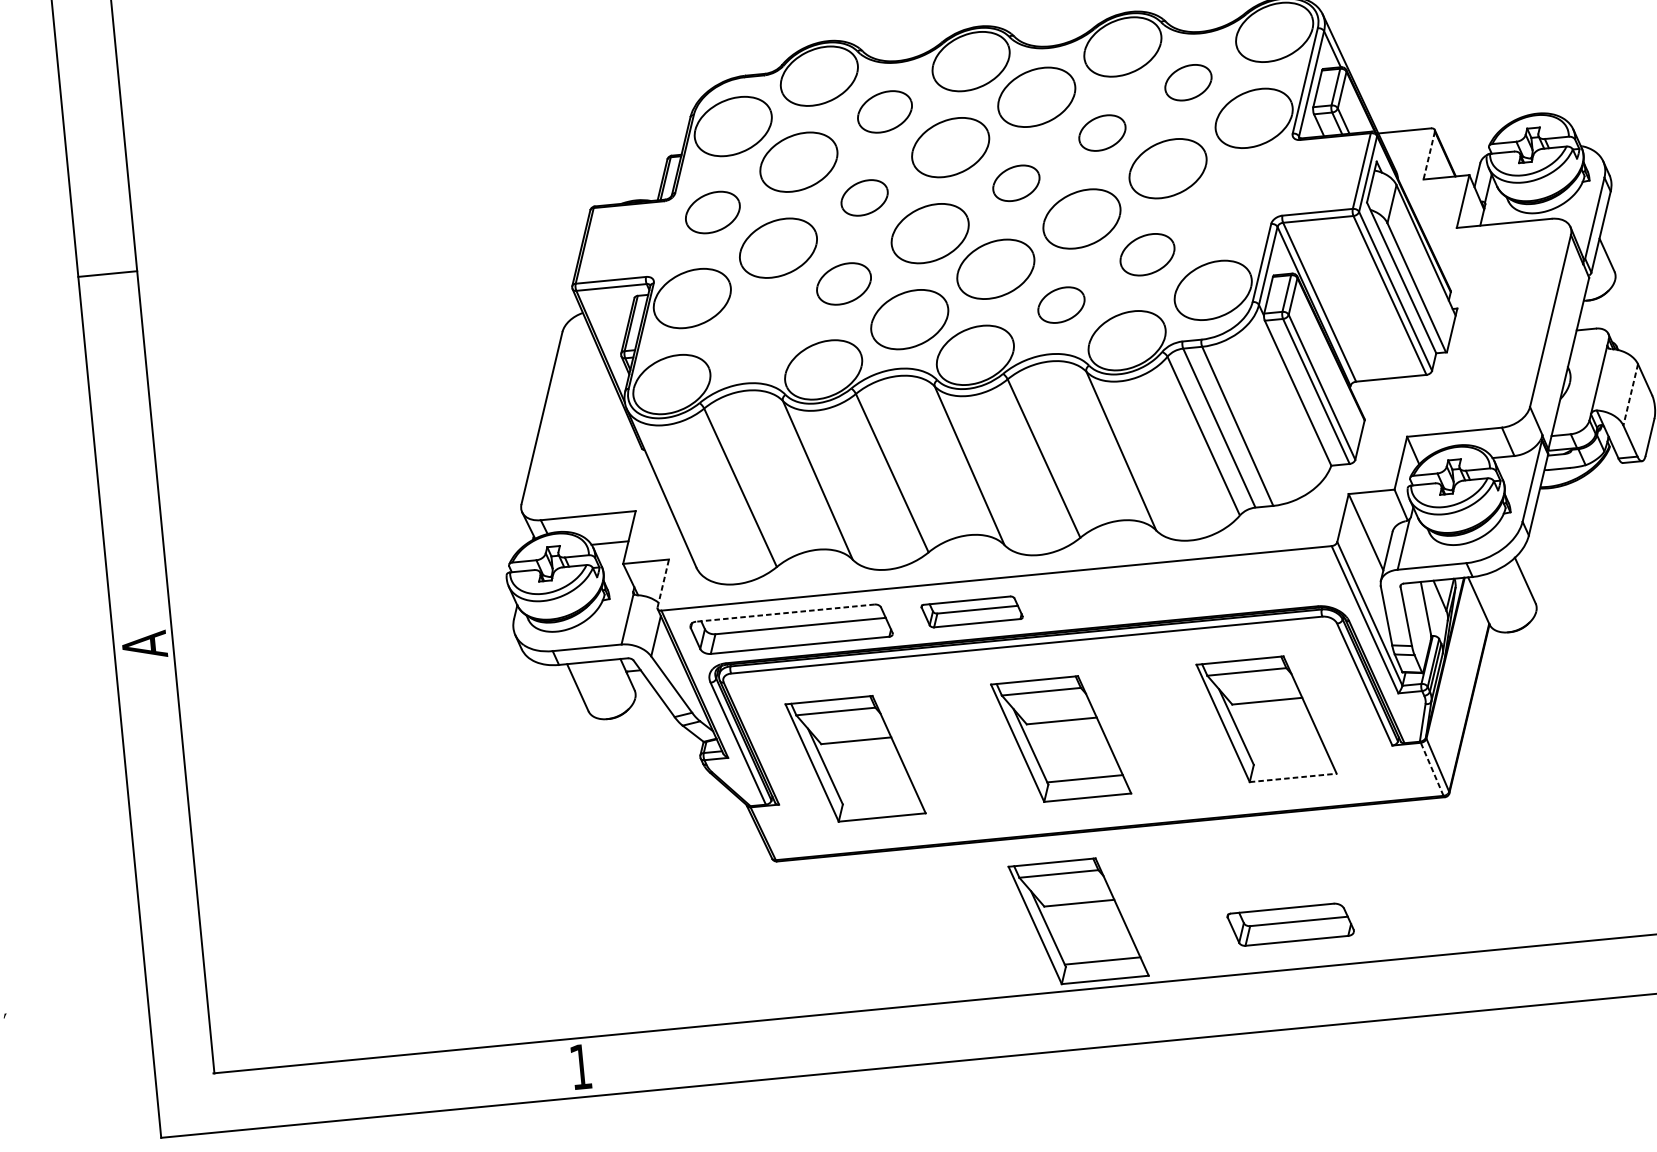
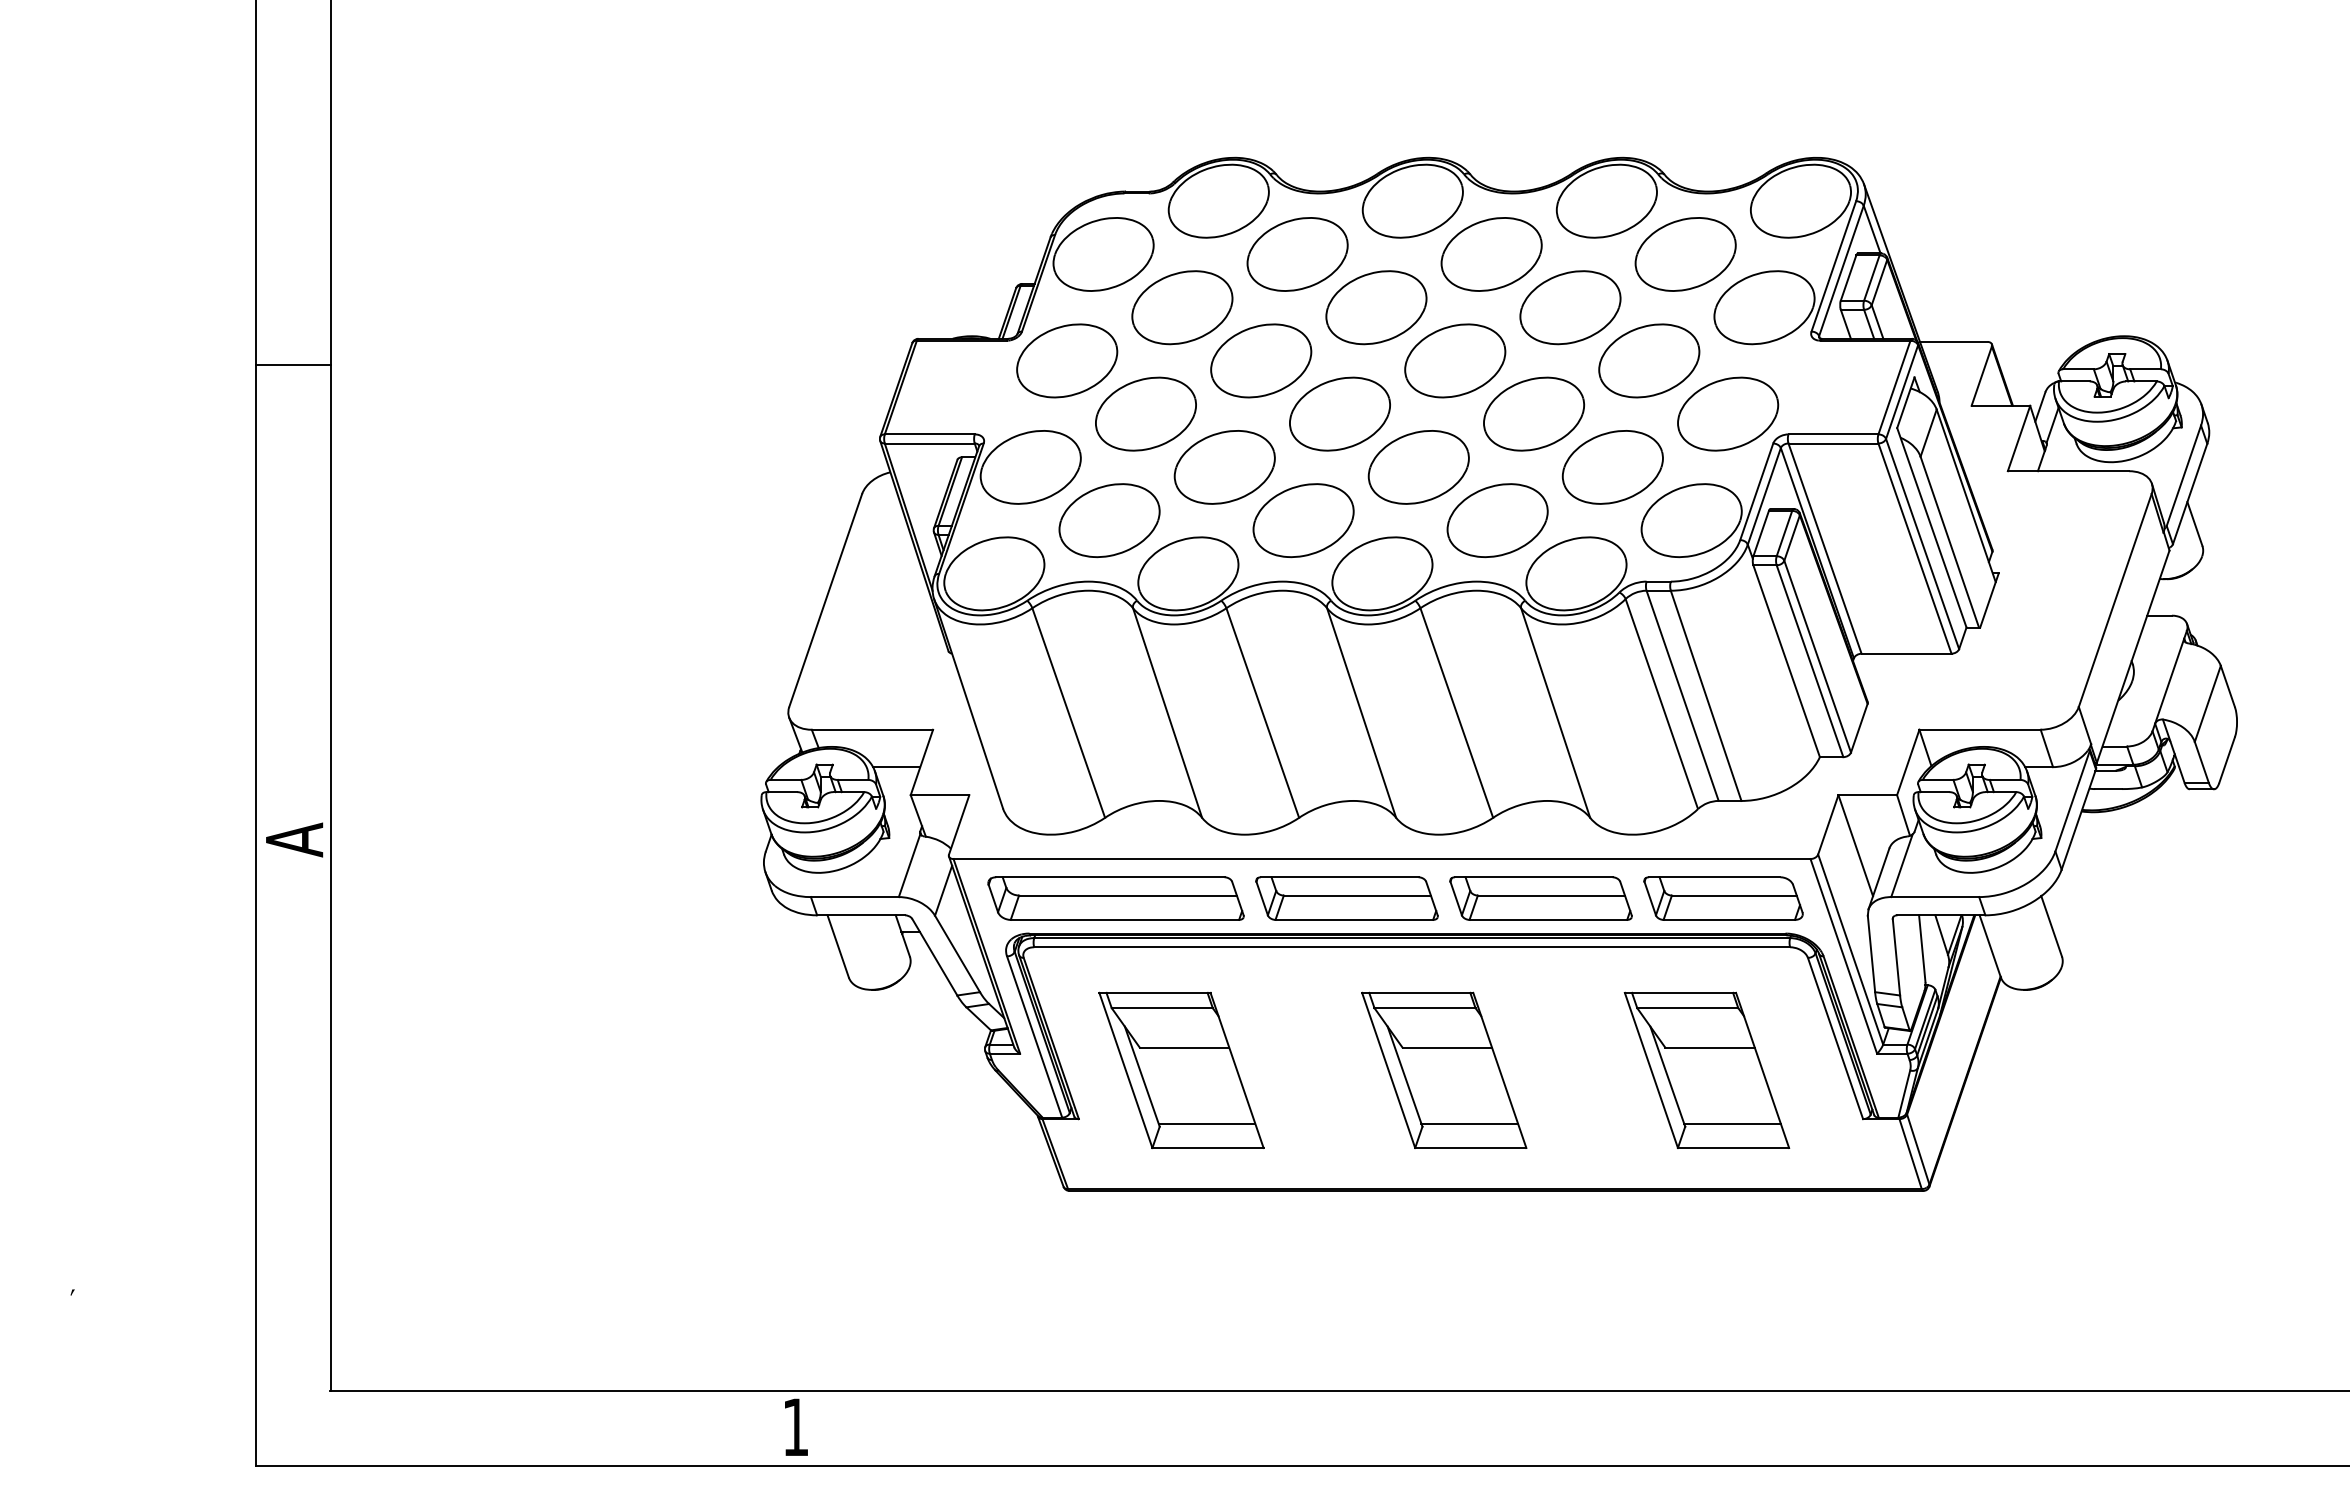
part: (1188, 82) -> (1685, 254), size x1.67
part: (884, 111) -> (1297, 254), size x1.43
part: (1102, 132) -> (1570, 307), size x1.67
line: (1429, 155) -> (1981, 376), dashed -> solid
part: (1016, 182) -> (1455, 360), size x1.67
part: (864, 197) -> (1261, 360), size x1.67
part: (1233, 203) -> (1728, 413), added
part: (713, 212) -> (1067, 360), size x1.43
part: (1147, 254) -> (1612, 467), size x1.43
part: (843, 284) -> (1224, 467), size x1.43
part: (1061, 304) -> (1497, 520), size x1.67
part: (757, 334) -> (1109, 520), added
line: (1630, 395) -> (2207, 704), dashed -> solid
line: (663, 583) -> (959, 824), dashed -> solid
part: (1123, 597) -> (1540, 898), added
part: (971, 611) -> (1346, 898), size x1.43
line: (784, 613) -> (1109, 877), dashed -> solid
line: (1290, 758) -> (1732, 1123), added
line: (1432, 769) -> (1910, 1154), dashed -> solid
line: (1293, 778) -> (1733, 1148), dashed -> solid
line: (879, 798) -> (1206, 1123), added
part: (1078, 920) -> (1444, 1302), removed
part: (1290, 924) -> (1723, 898), moved

